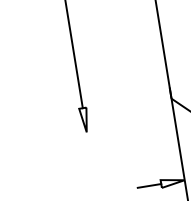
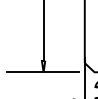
line: (84, 133) -> (42, 72), added

